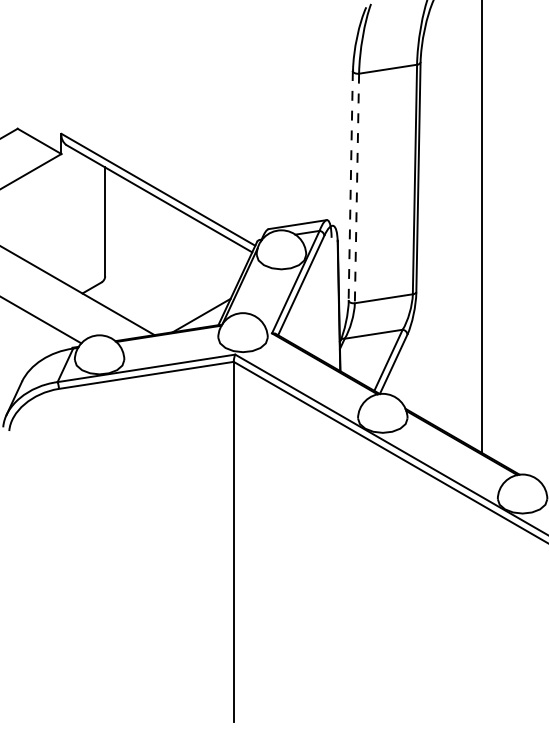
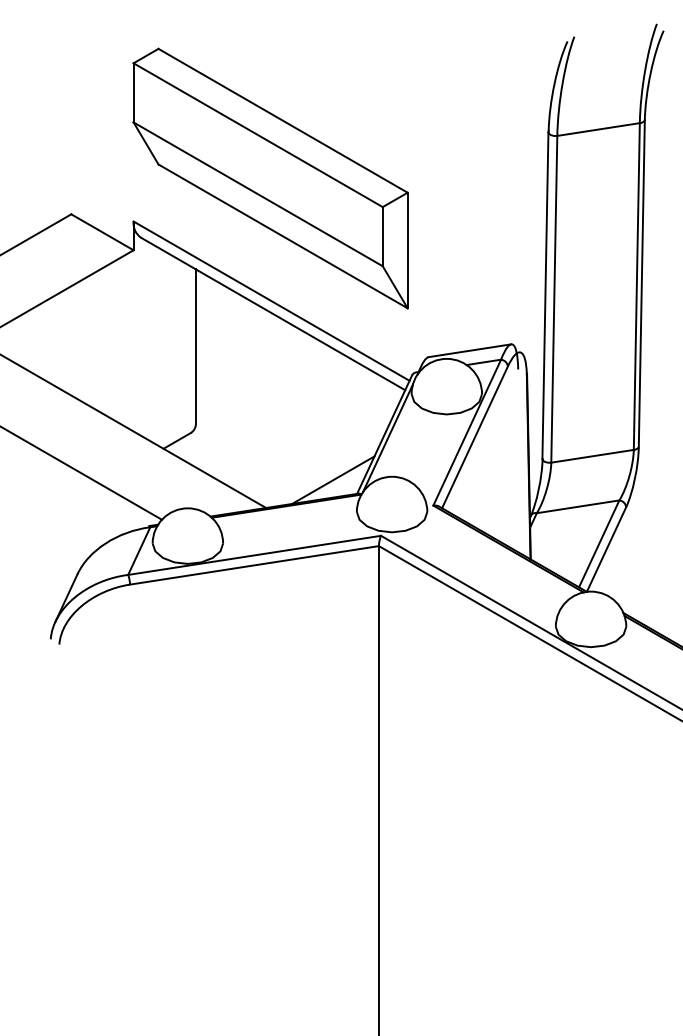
part: (157, 103) -> (270, 178), added
line: (350, 185) -> (545, 295), dashed -> solid
line: (356, 188) -> (553, 299), dashed -> solid

